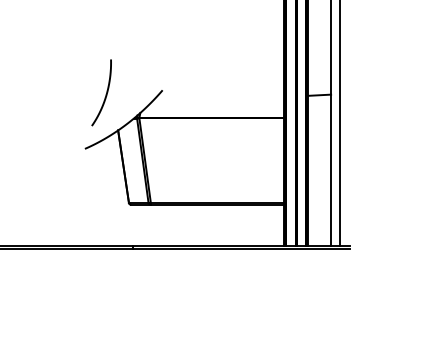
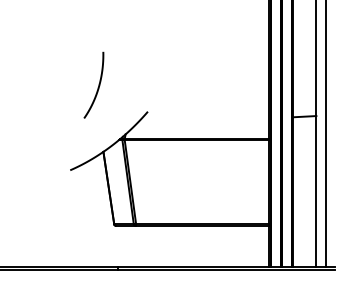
curve: (105, 94) -> (97, 86), moved

